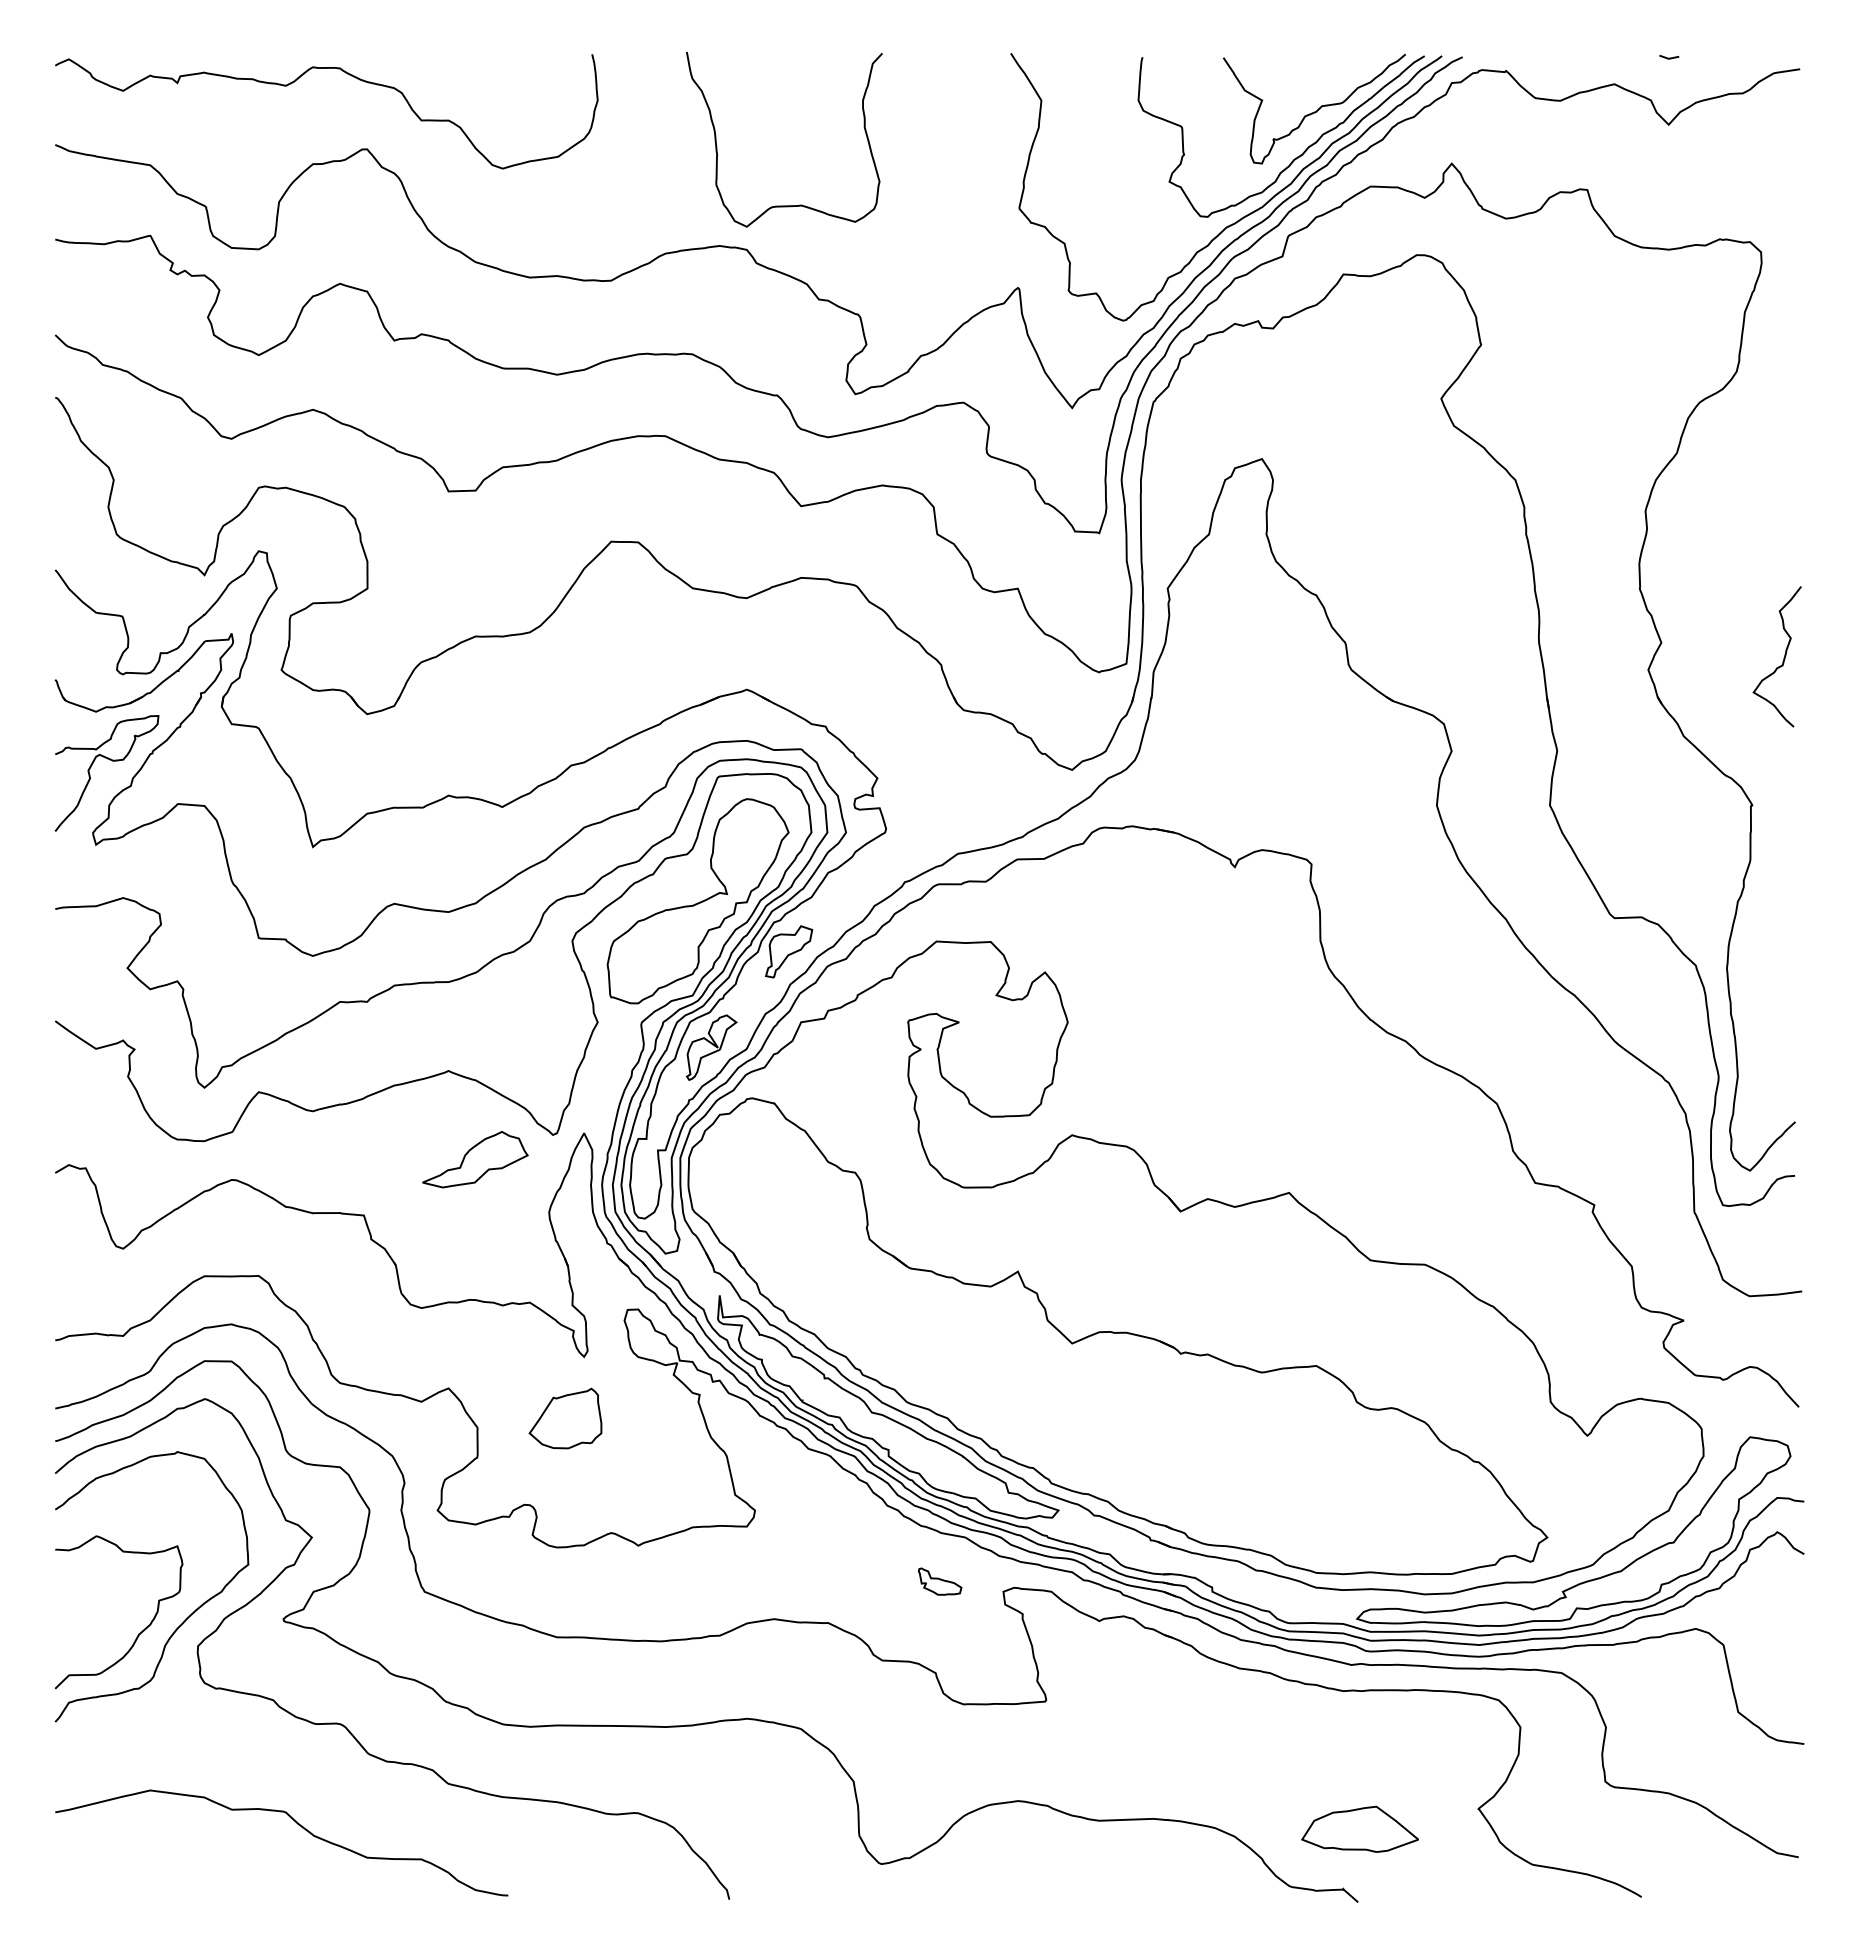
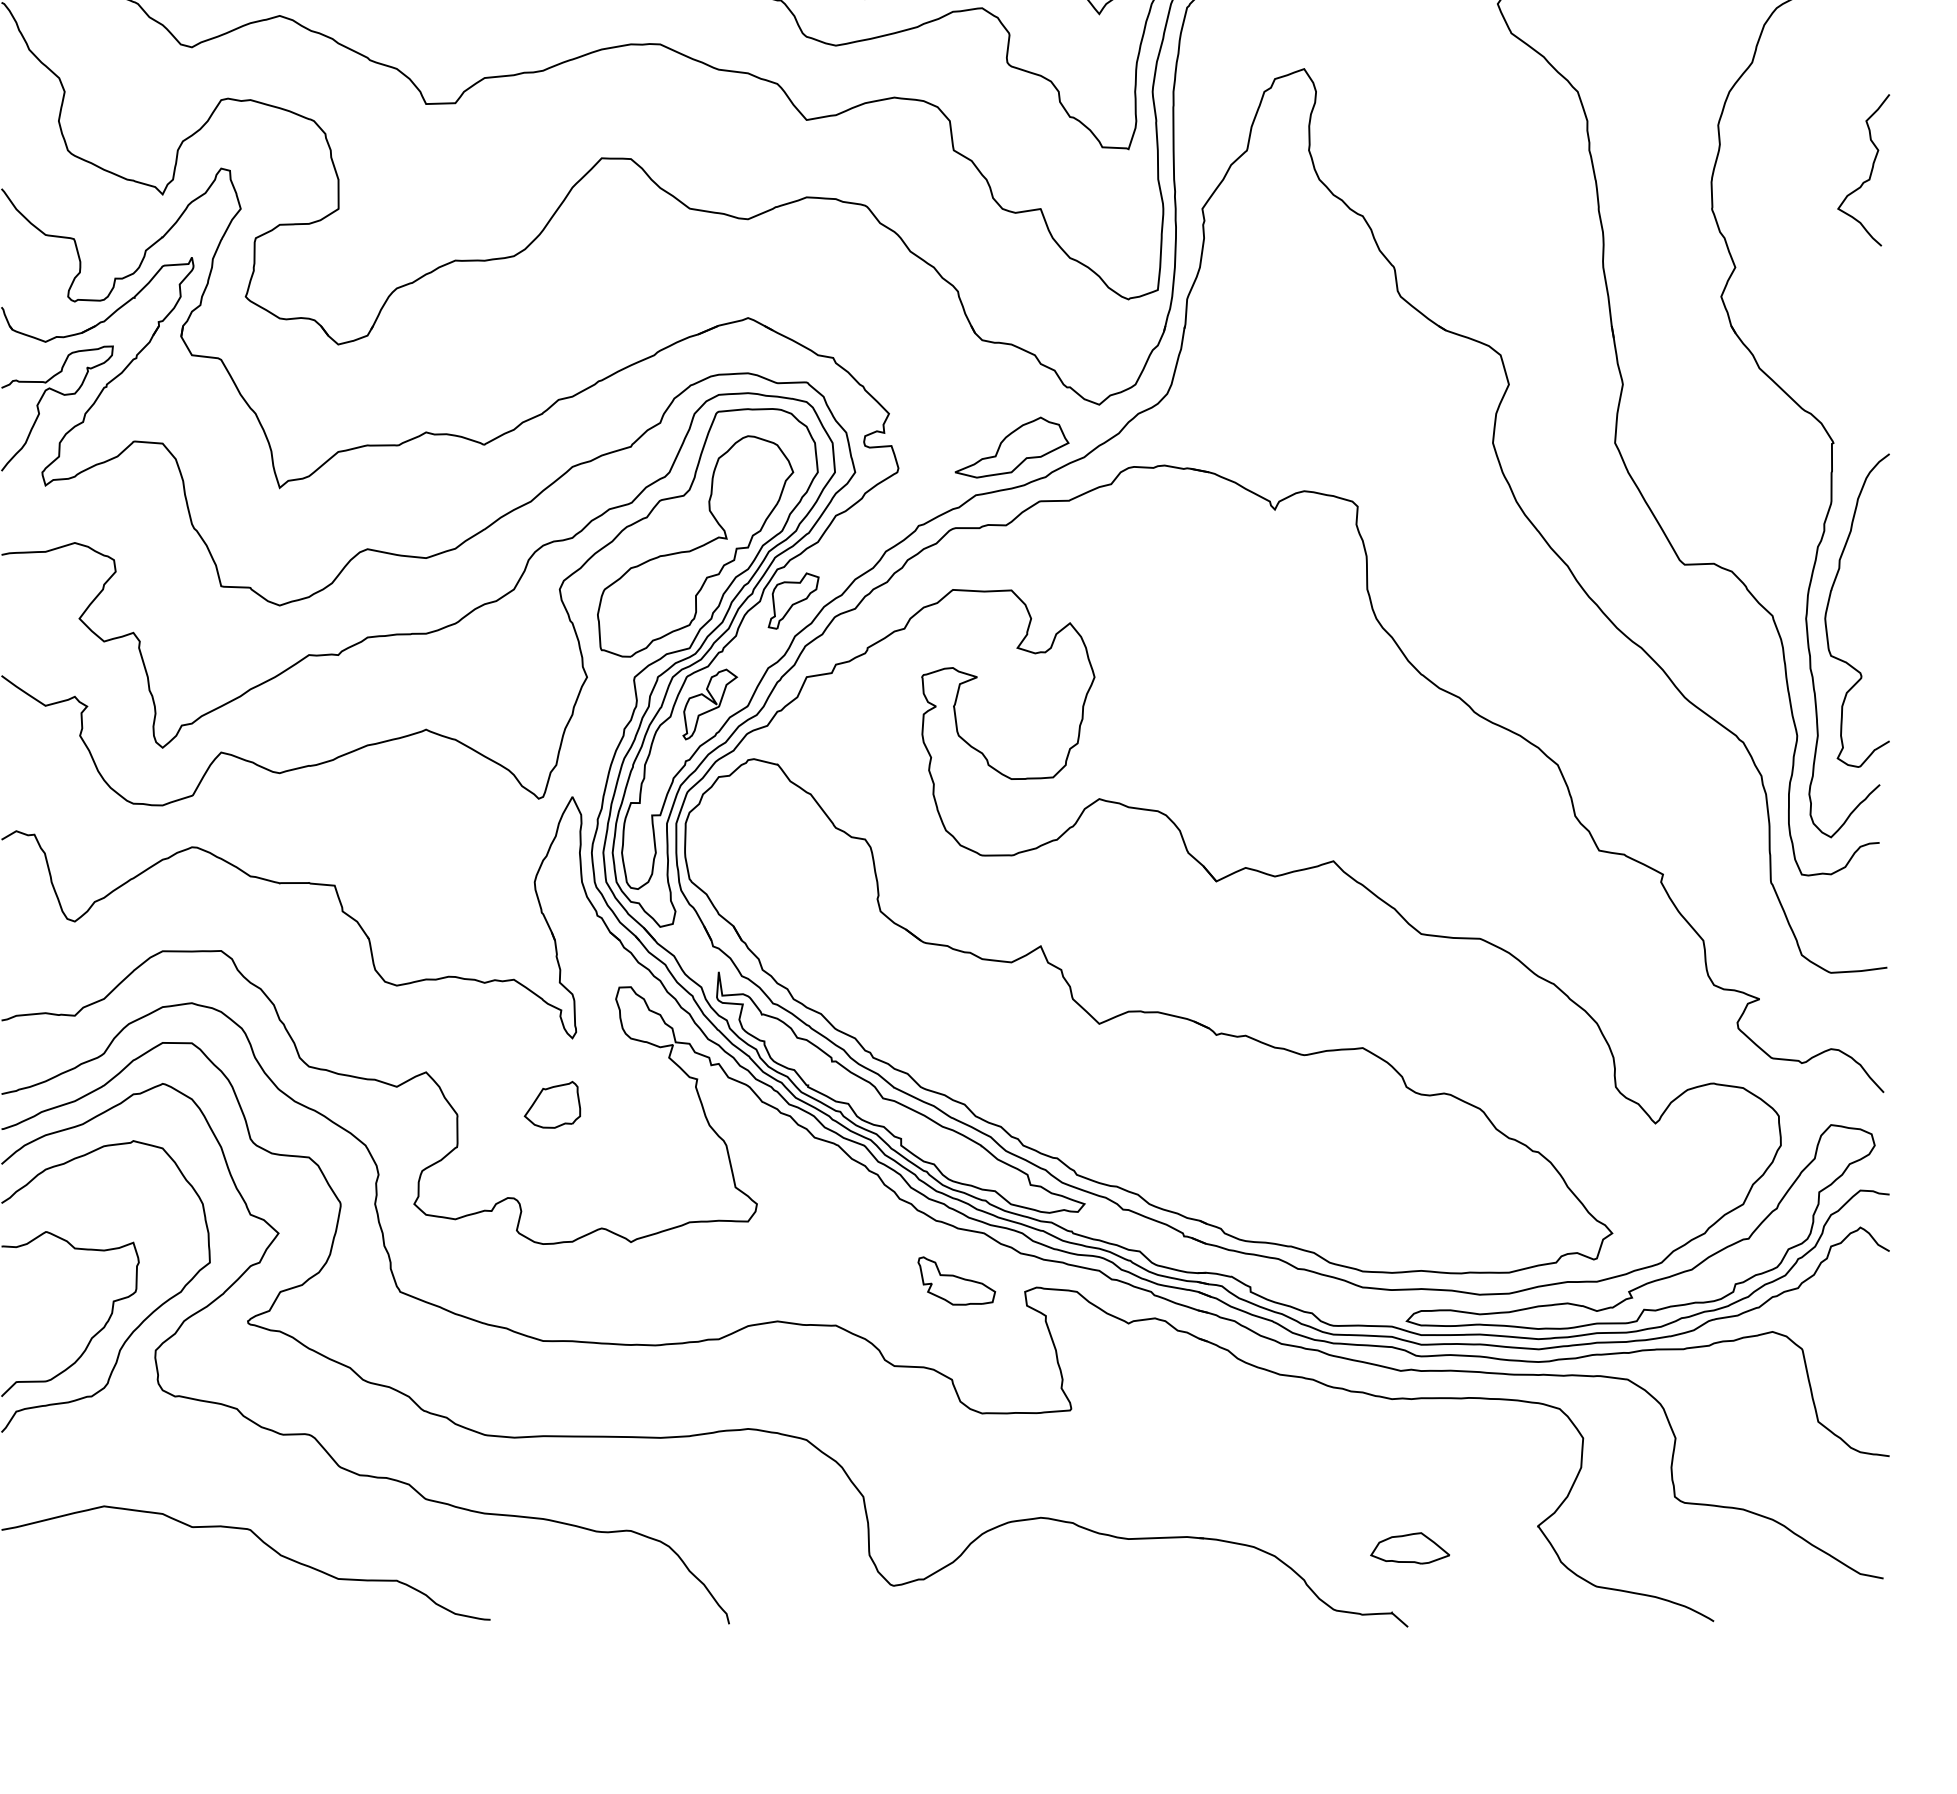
curve: (1783, 657) -> (1870, 171), moved
curve: (1748, 954) -> (1829, 603), added
part: (475, 1159) -> (1012, 447), moved
part: (565, 1418) -> (552, 1104), size x0.71
part: (939, 1581) -> (956, 1280), size x1.67
part: (1360, 1829) -> (1410, 1548), size x0.62

